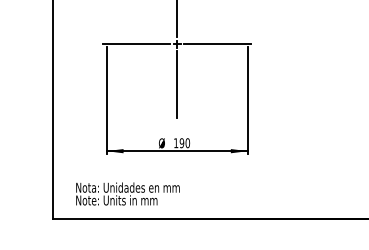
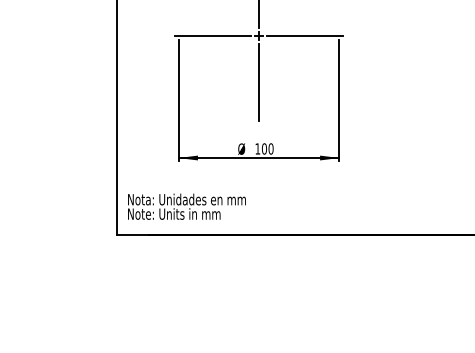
text: (181, 142) -> (263, 148), 190 -> 100
text: (127, 193) -> (186, 206), moved

